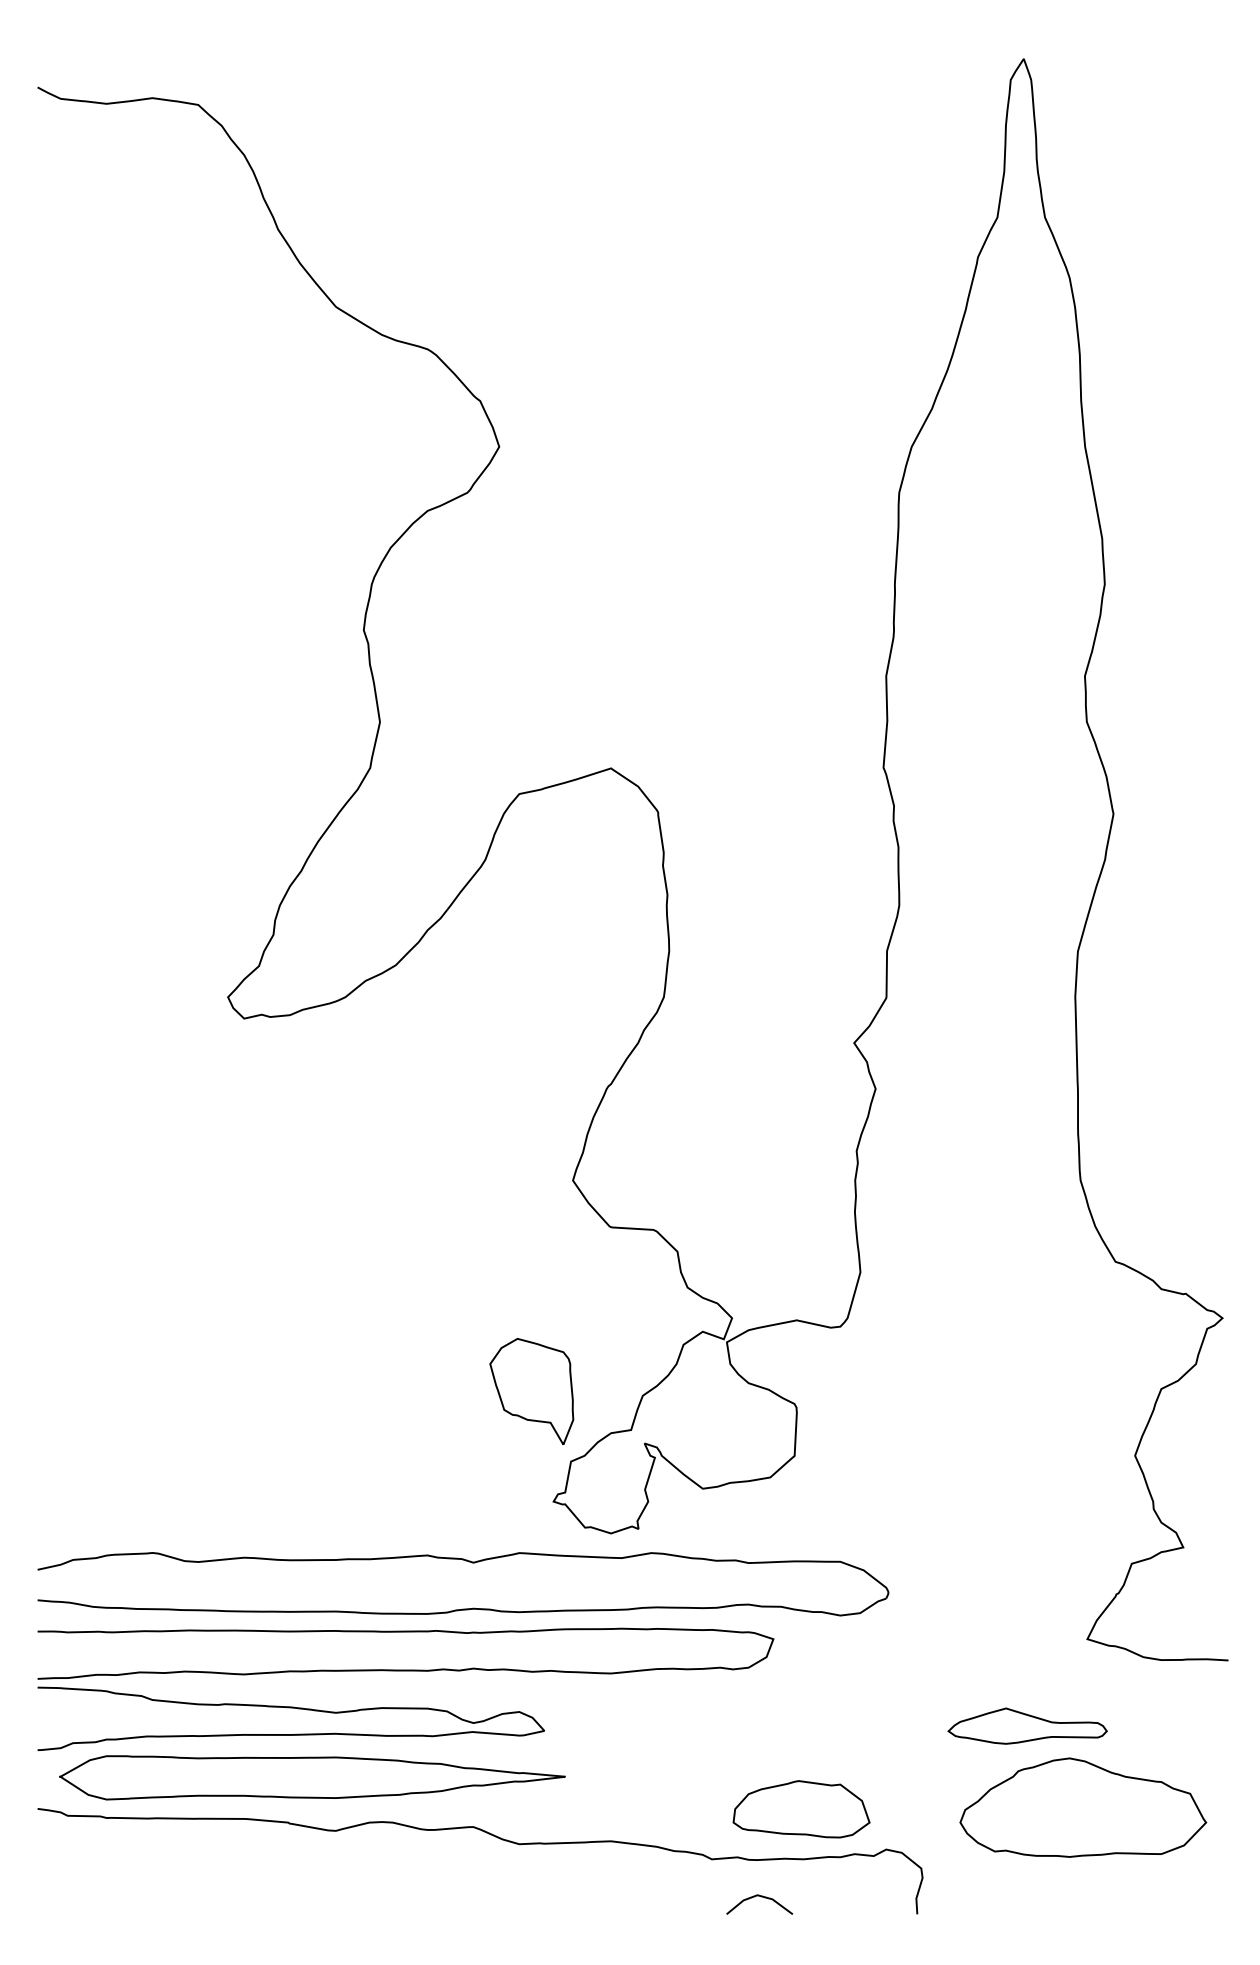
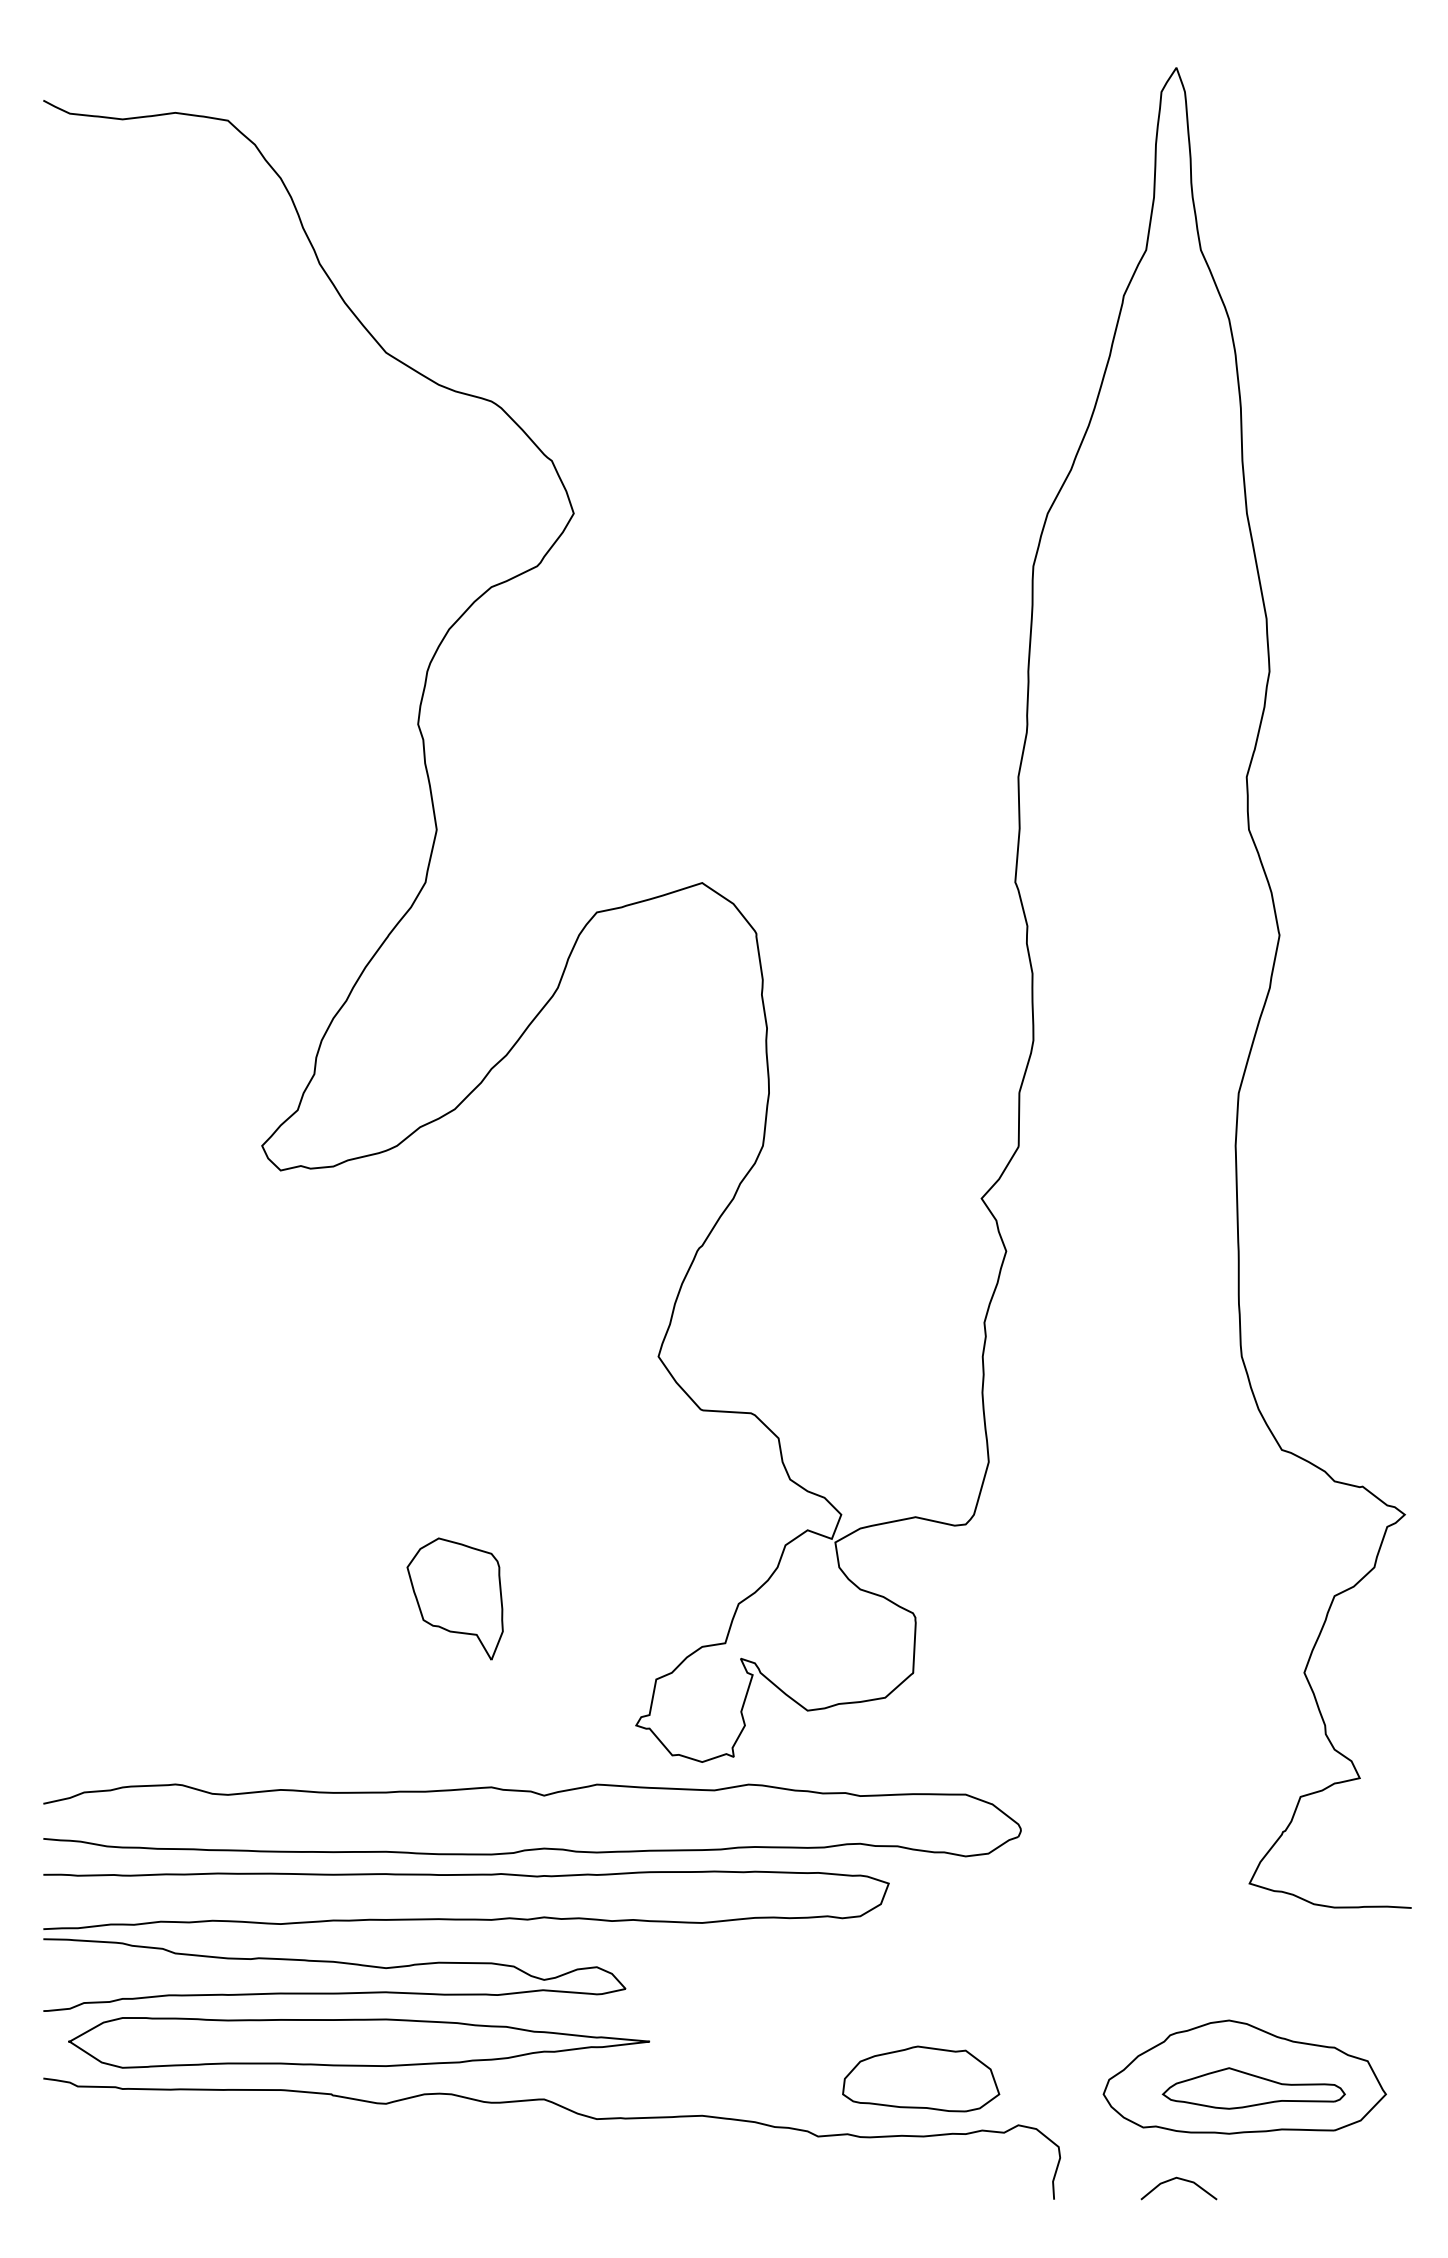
part: (531, 1391) -> (454, 1598), moved
part: (1027, 1726) -> (1253, 2088), moved
line: (761, 1897) -> (1181, 2180), moved

